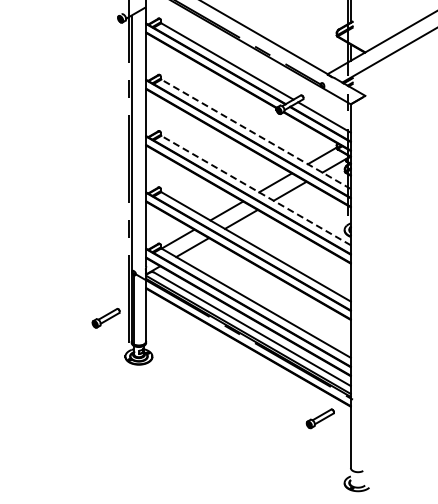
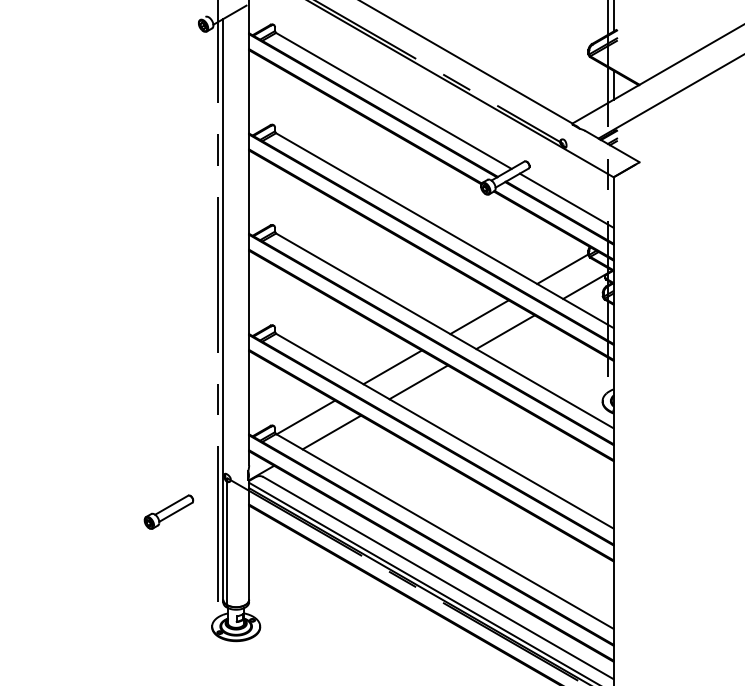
line: (255, 134) -> (443, 231), dashed -> solid
line: (255, 190) -> (443, 330), dashed -> solid
part: (105, 318) -> (167, 512), moved

